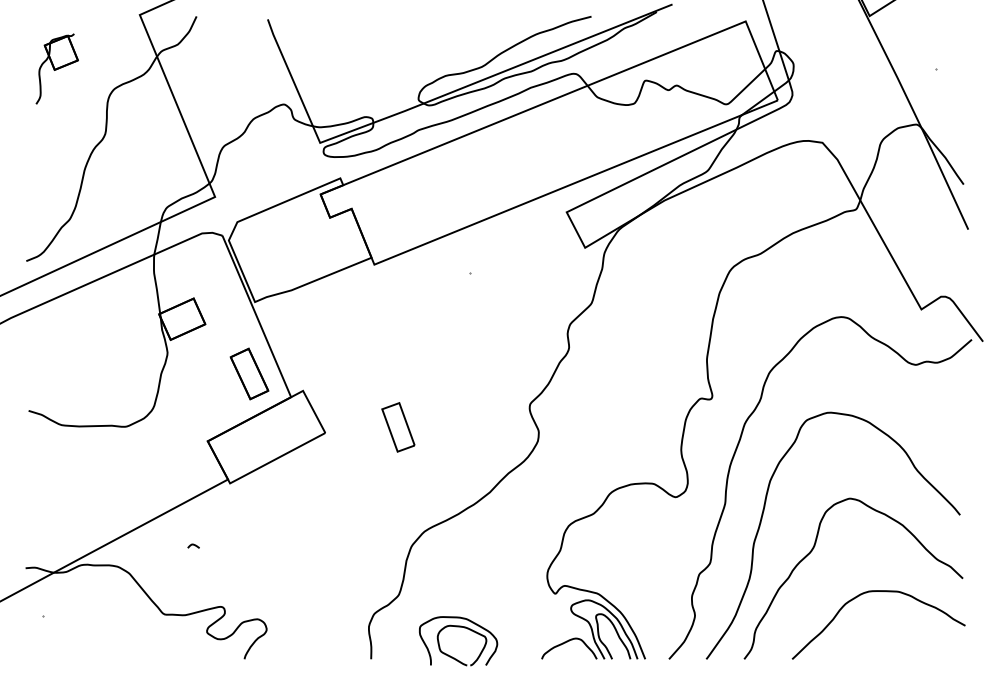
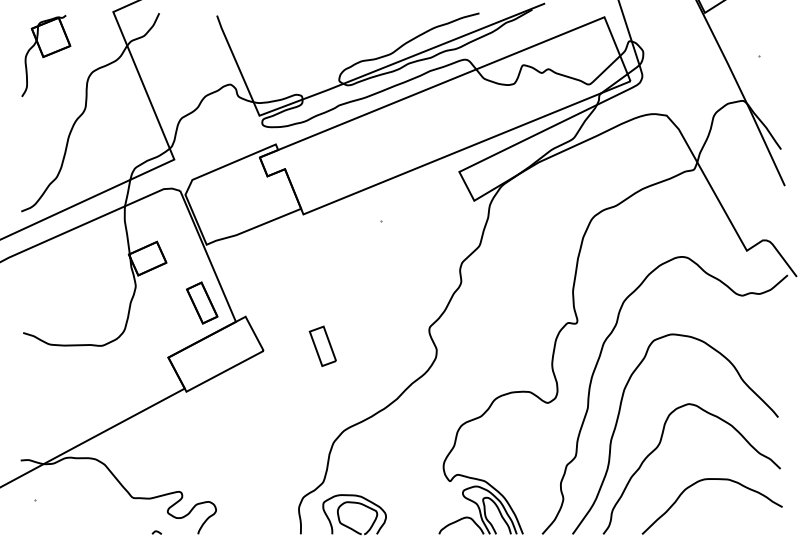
part: (57, 68) -> (46, 55), size x1.43
curve: (193, 546) -> (156, 532), moved
part: (463, 628) -> (358, 504), moved

